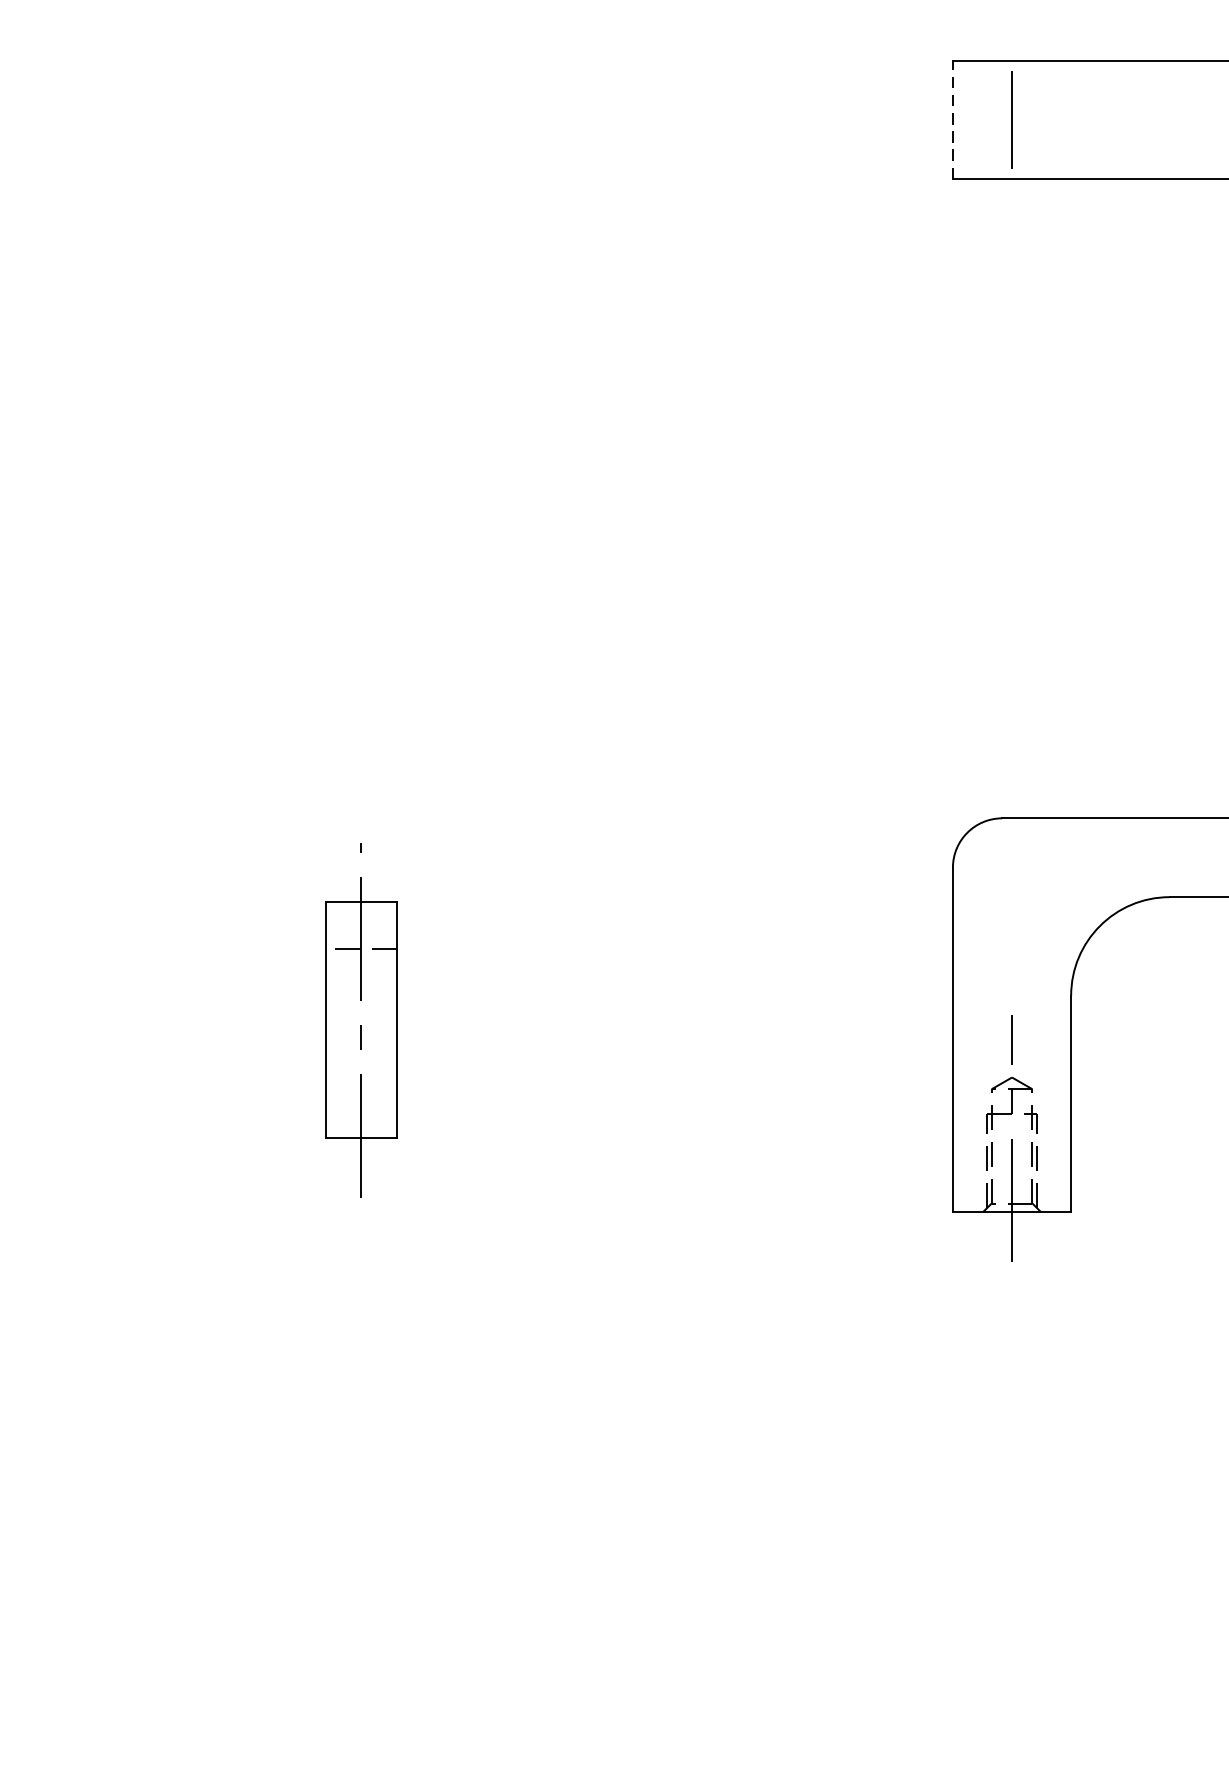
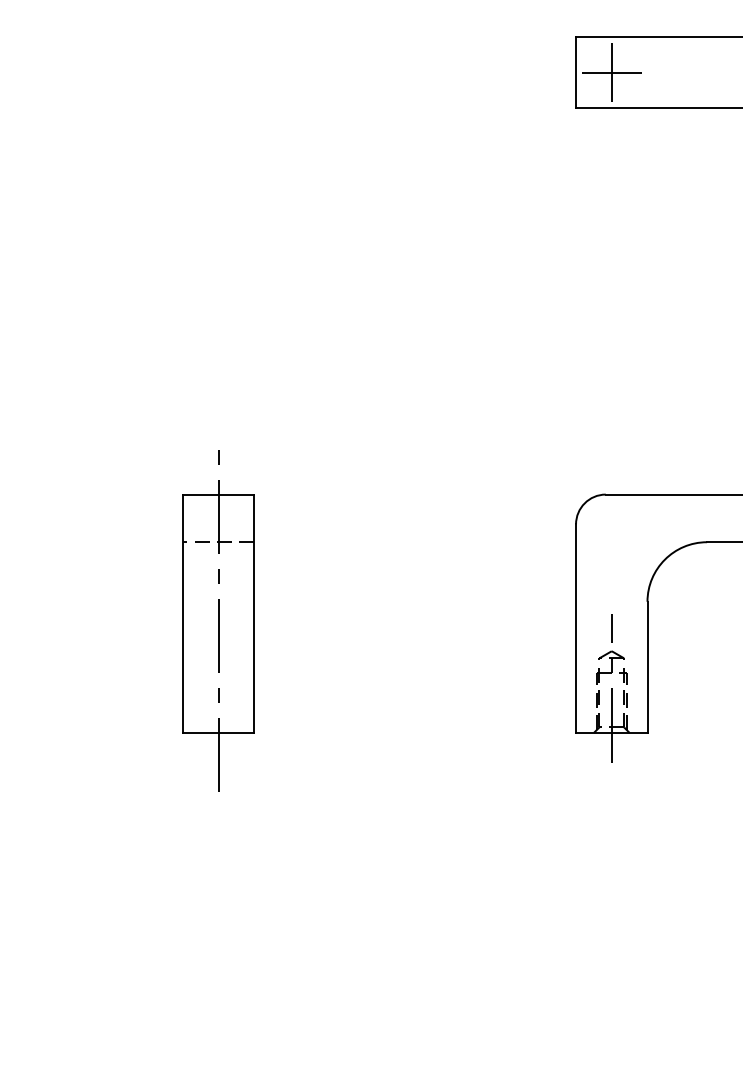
line: (953, 119) -> (576, 72), dashed -> solid
line: (1011, 119) -> (611, 72), added
part: (361, 1026) -> (218, 620), size x1.67

